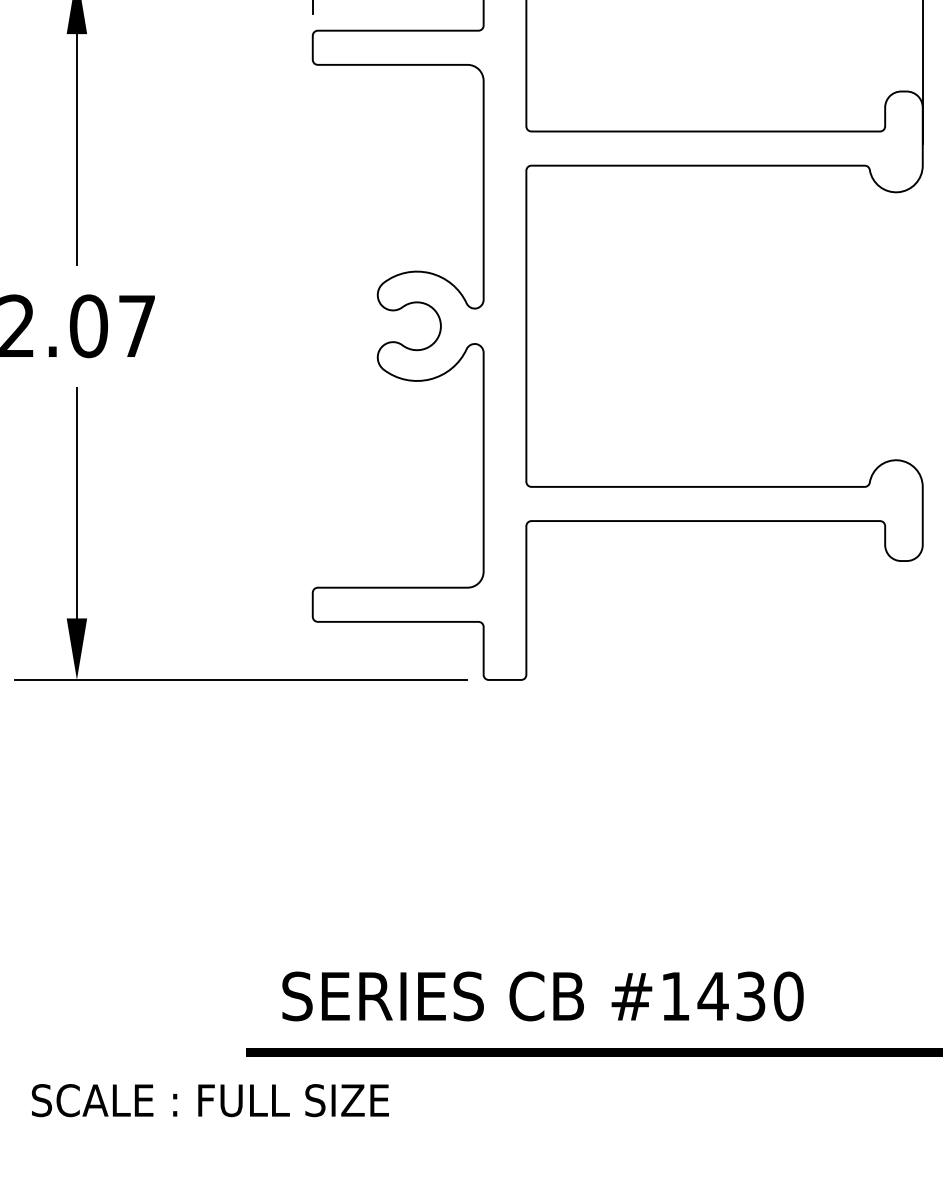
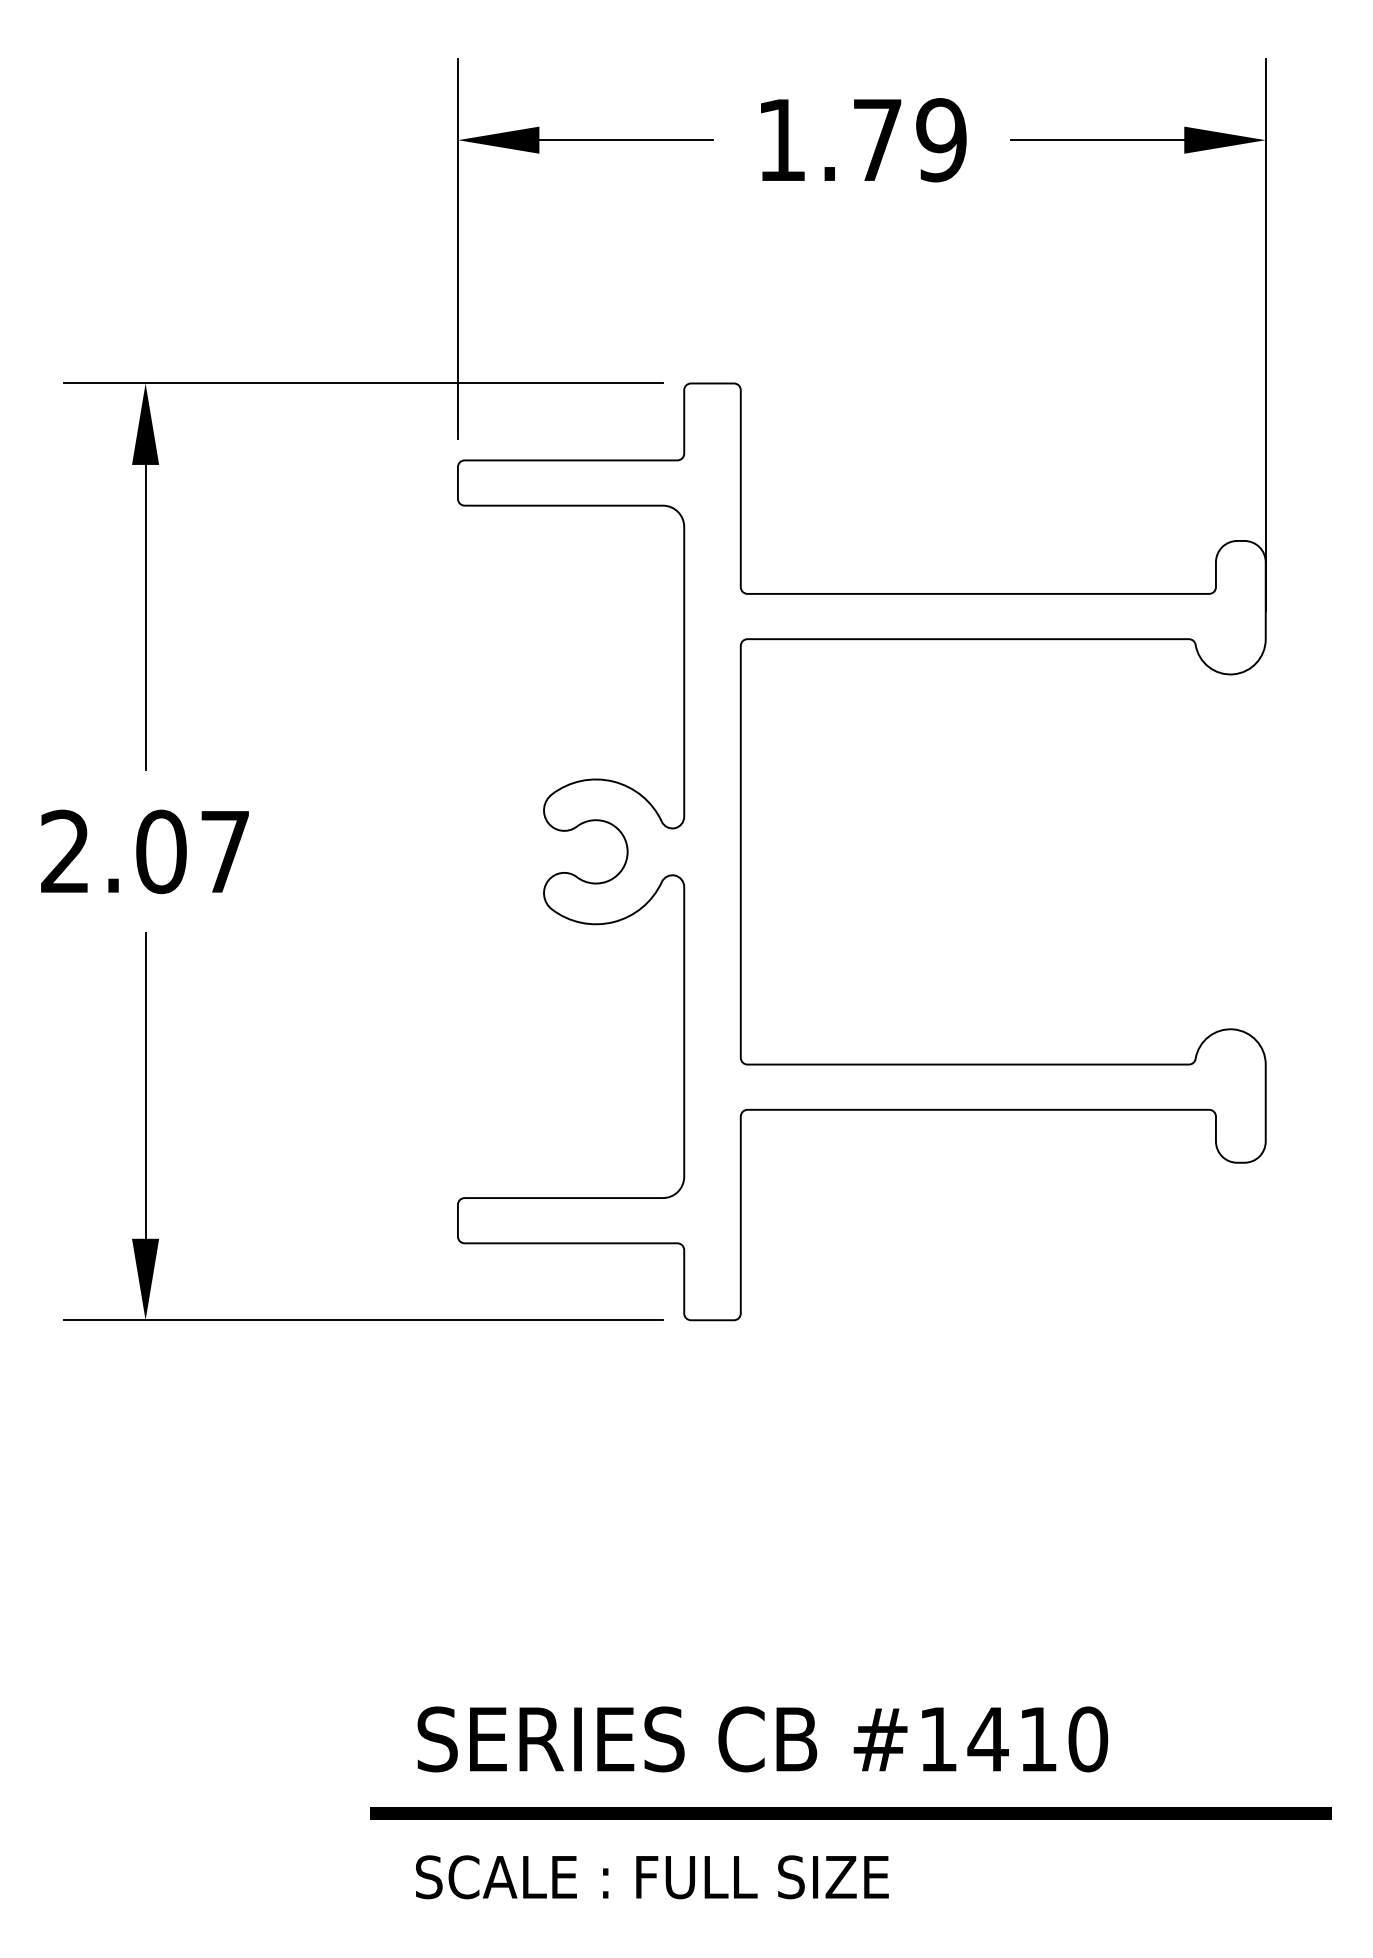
text: (751, 996) -> (1038, 1739), #1430 -> #1410
text: (210, 1100) -> (652, 1877), moved

